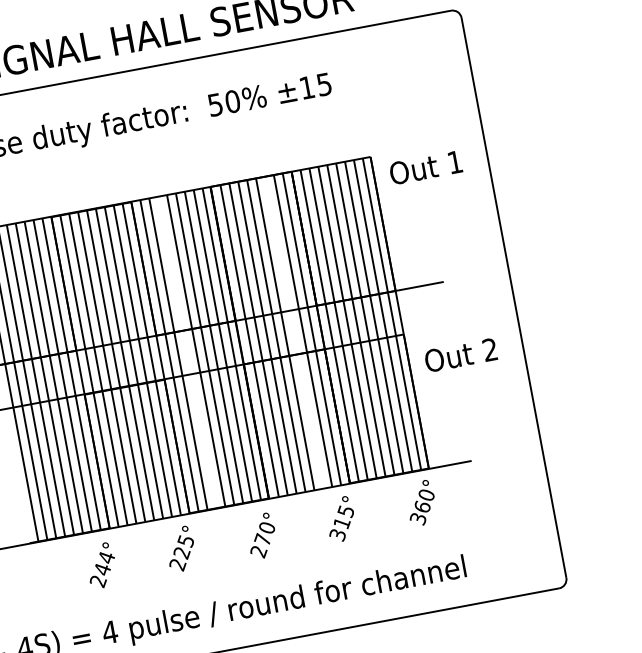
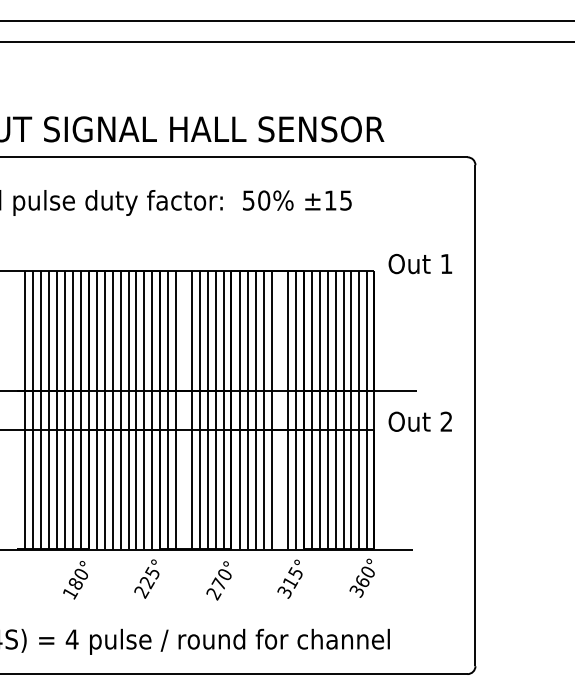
text: (426, 168) -> (420, 264), moved
text: (459, 355) -> (419, 421), moved
text: (102, 570) -> (75, 584), 244° -> 180°

